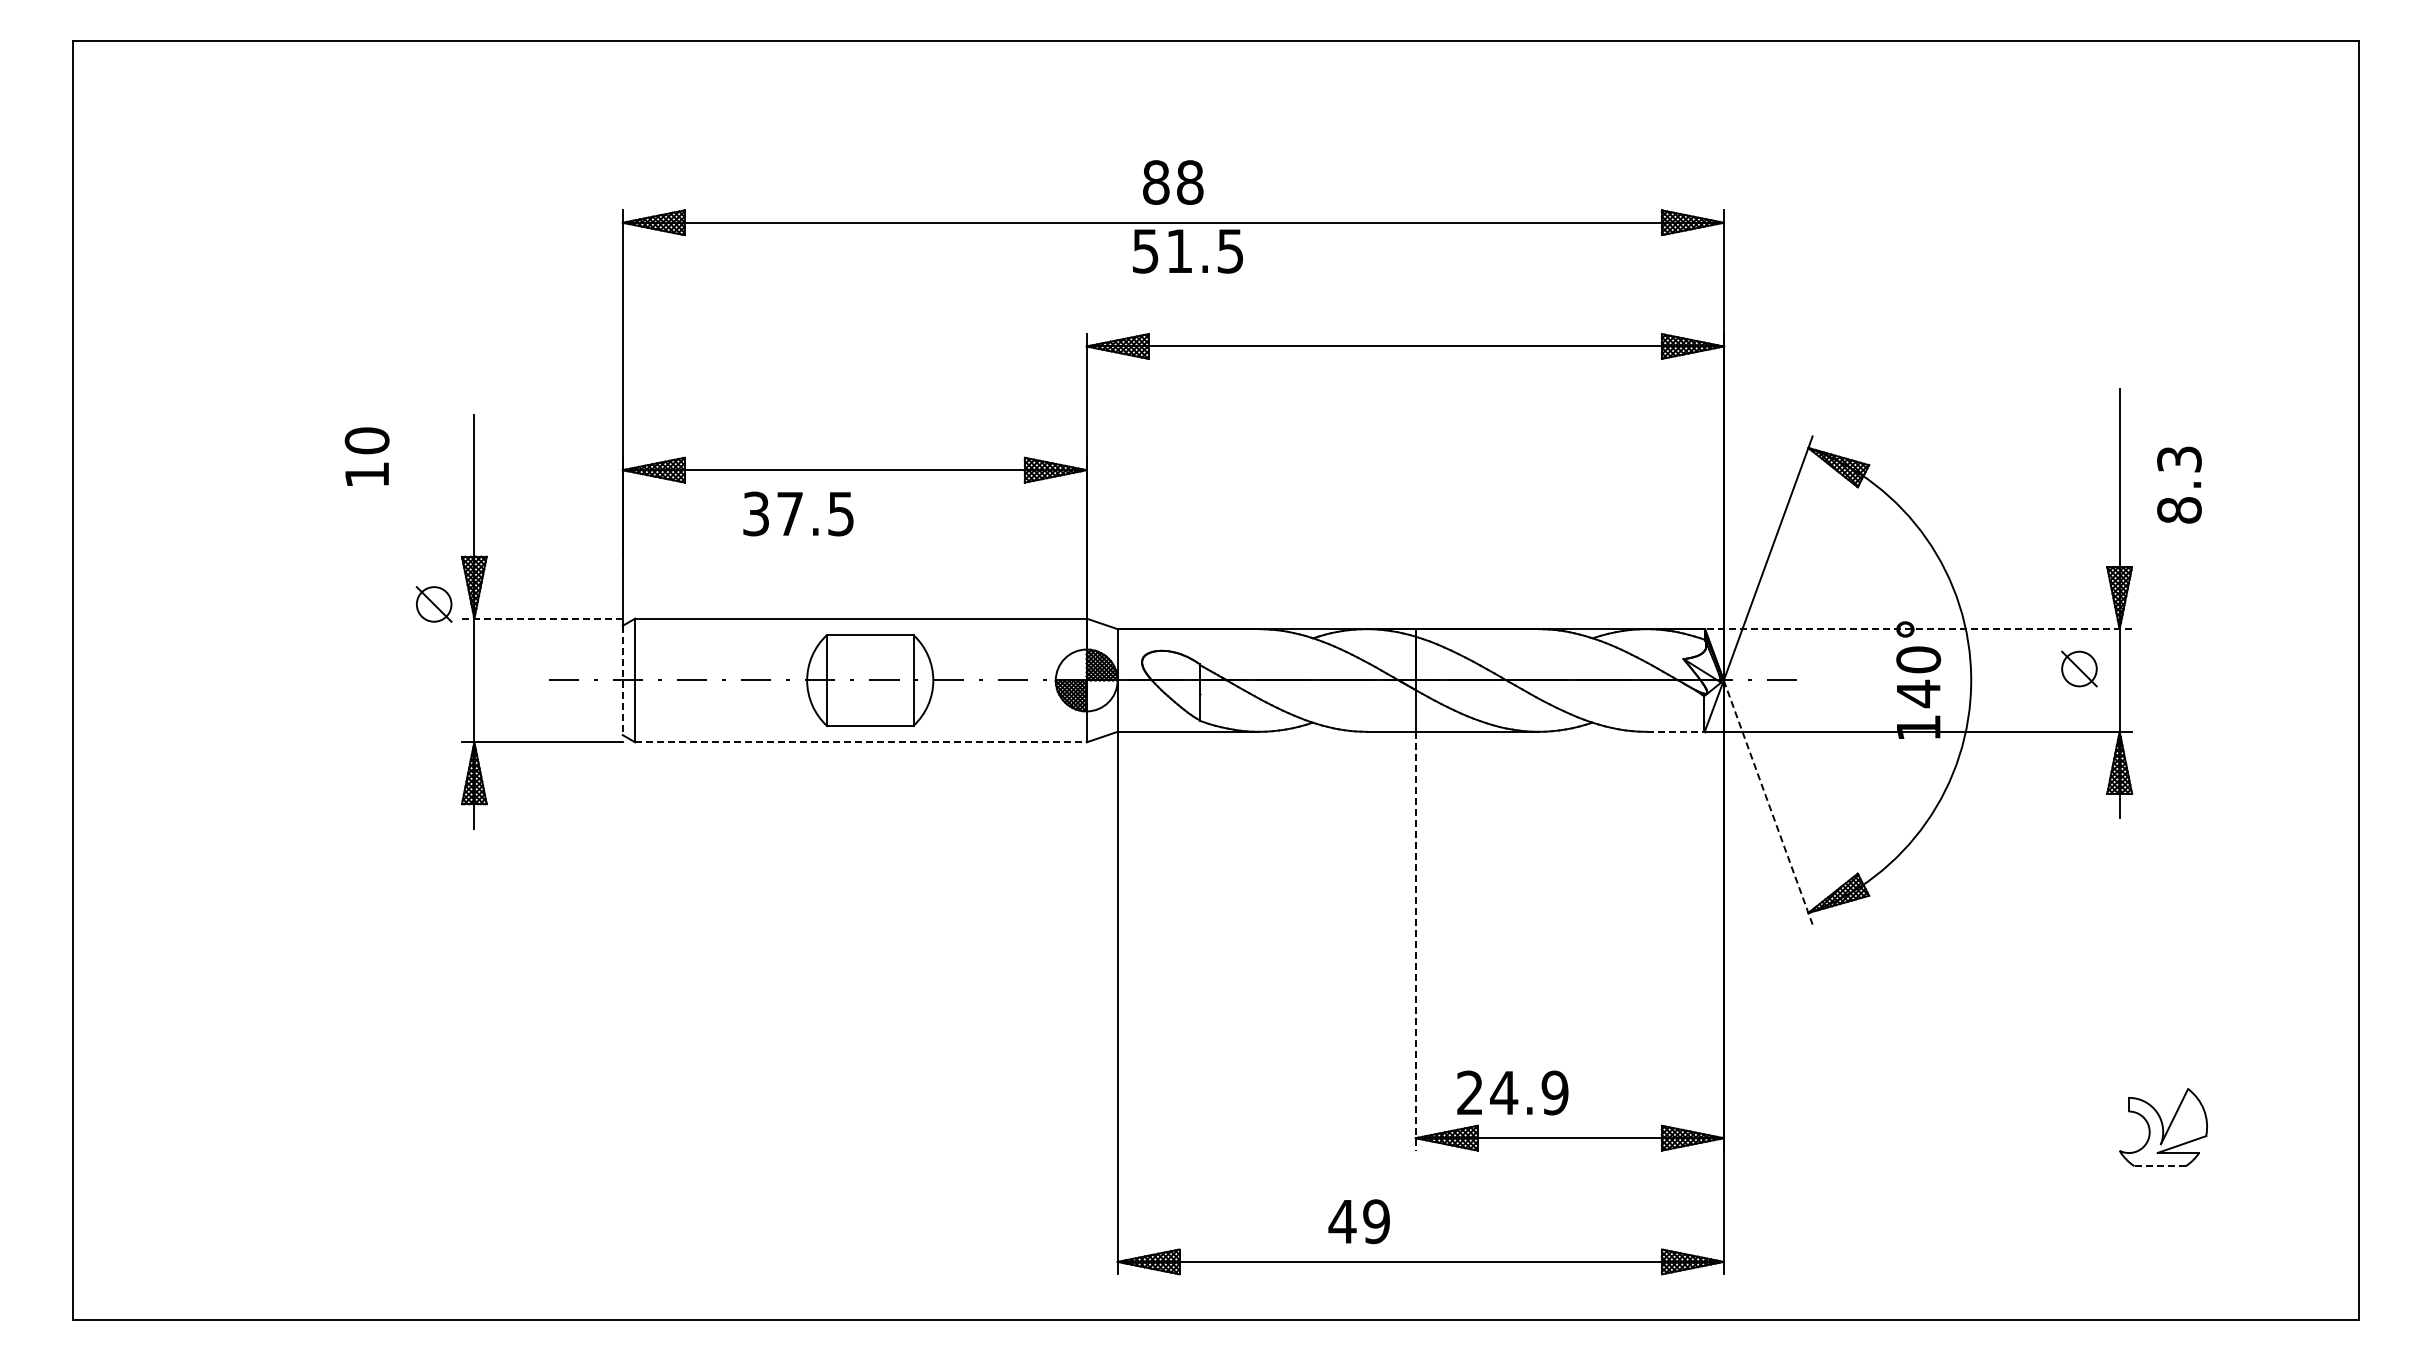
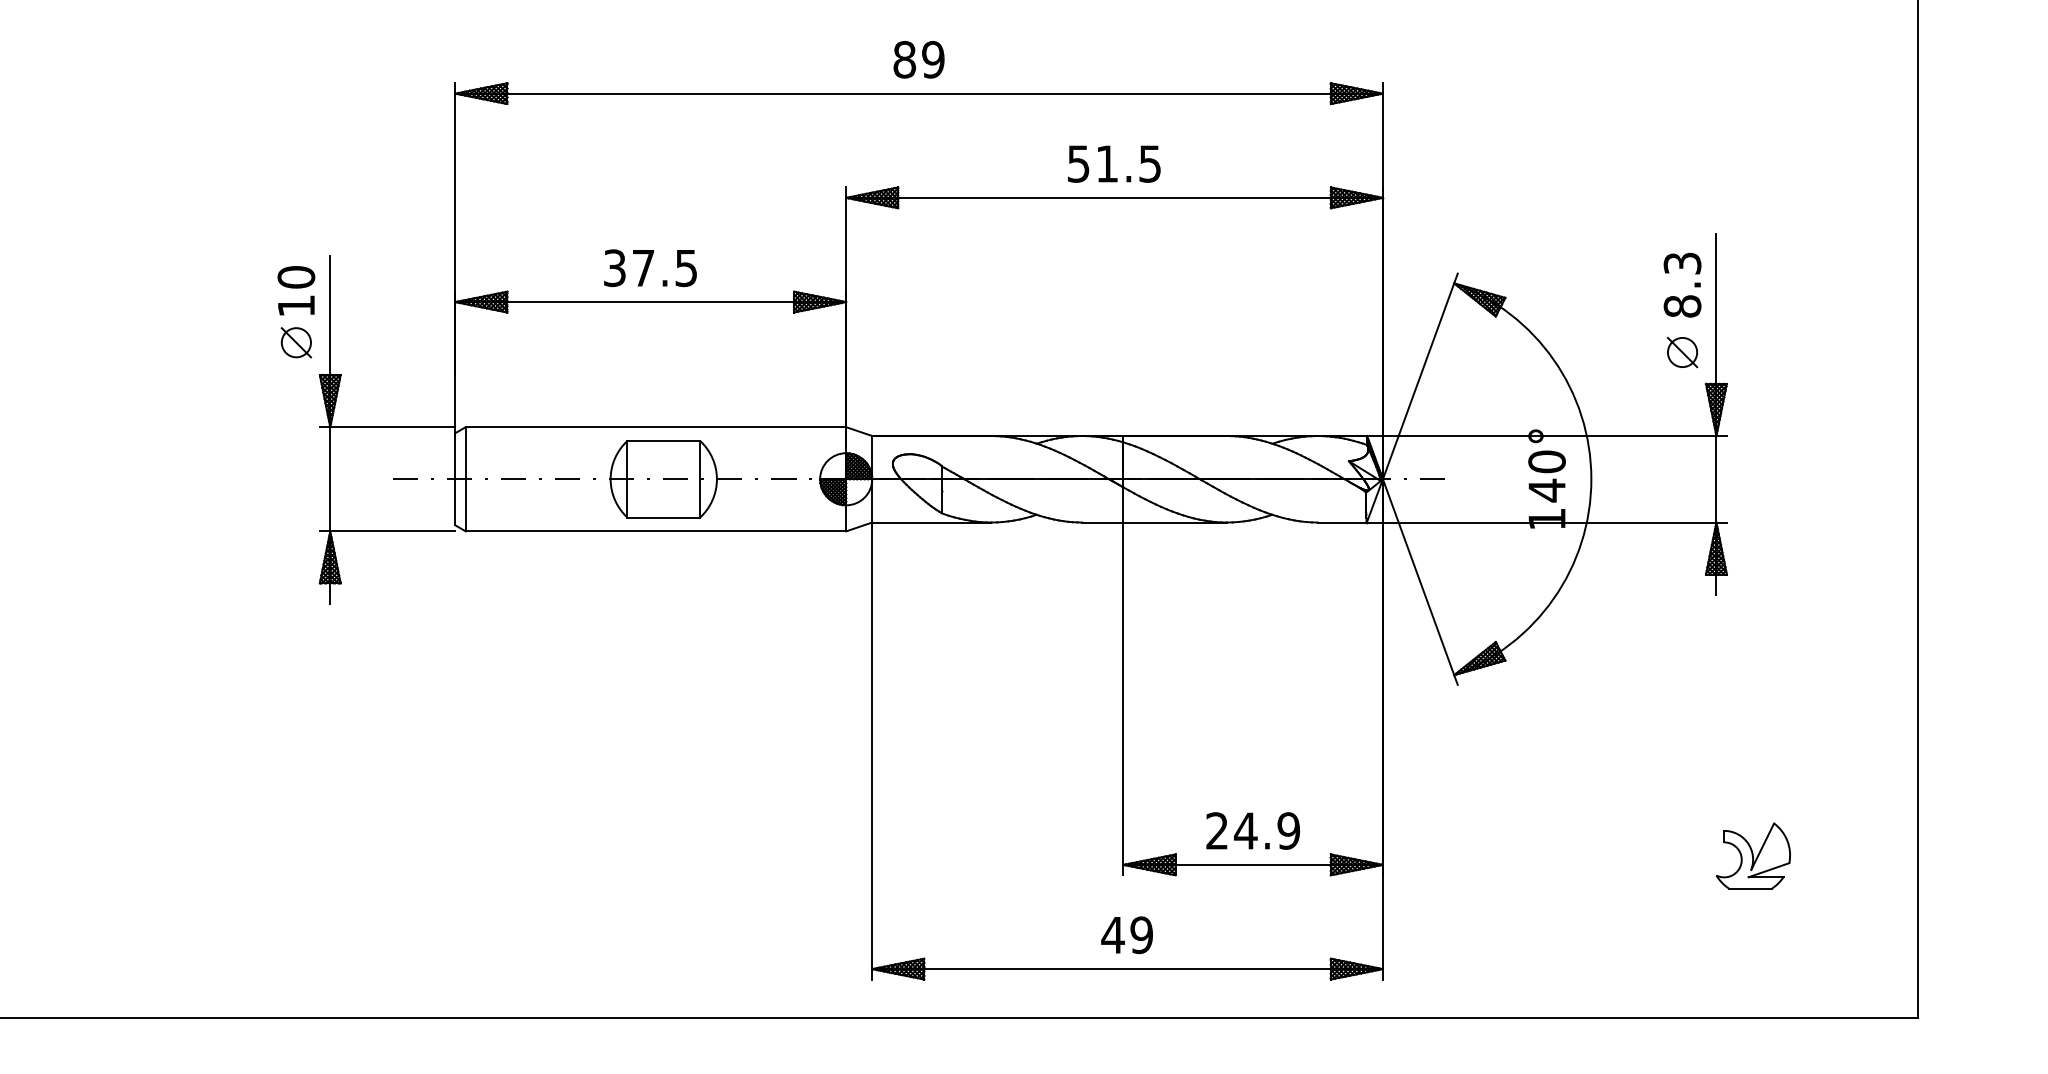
text: (1189, 182) -> (932, 59), 88 -> 89
text: (1187, 251) -> (1113, 164), moved
text: (366, 456) -> (295, 290), moved
text: (2179, 484) -> (1682, 284), moved
text: (798, 513) -> (650, 267), moved
part: (433, 604) -> (295, 342), moved
line: (542, 618) -> (387, 427), dashed -> solid
line: (1918, 629) -> (1546, 436), dashed -> solid
part: (2079, 668) -> (1682, 352), moved
line: (622, 680) -> (455, 479), dashed -> solid
line: (1676, 731) -> (1343, 522), dashed -> solid
line: (860, 742) -> (655, 531), dashed -> solid
line: (1768, 802) -> (1420, 582), dashed -> solid
line: (1415, 941) -> (1123, 699), dashed -> solid
text: (1512, 1092) -> (1252, 830), moved
line: (2160, 1166) -> (1750, 888), dashed -> solid
text: (1358, 1221) -> (1126, 935), moved

